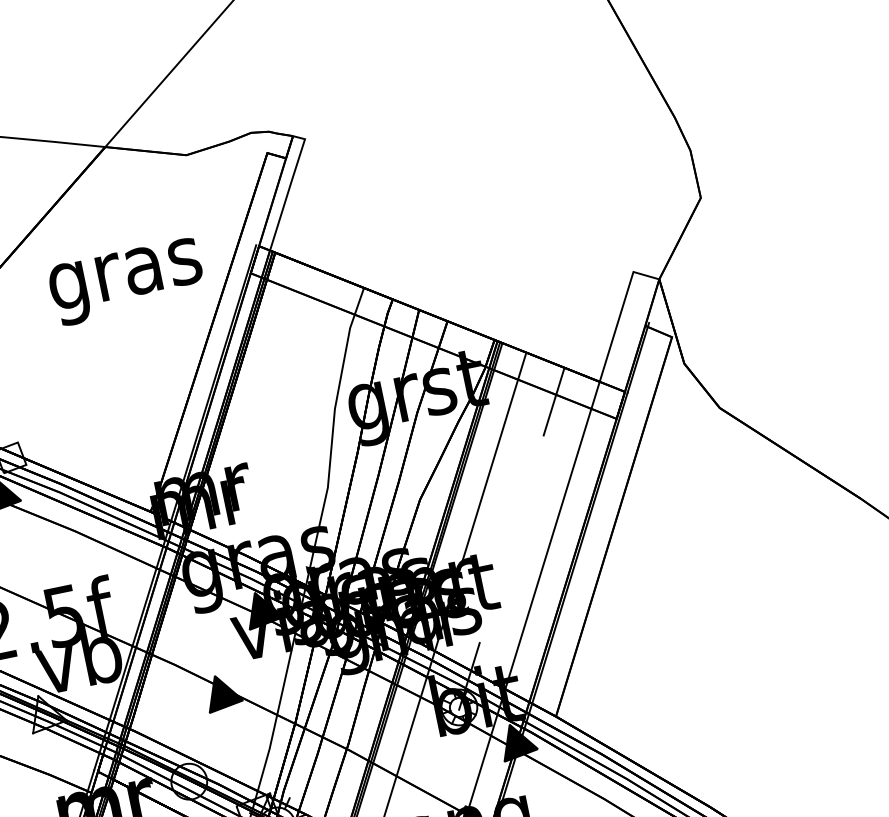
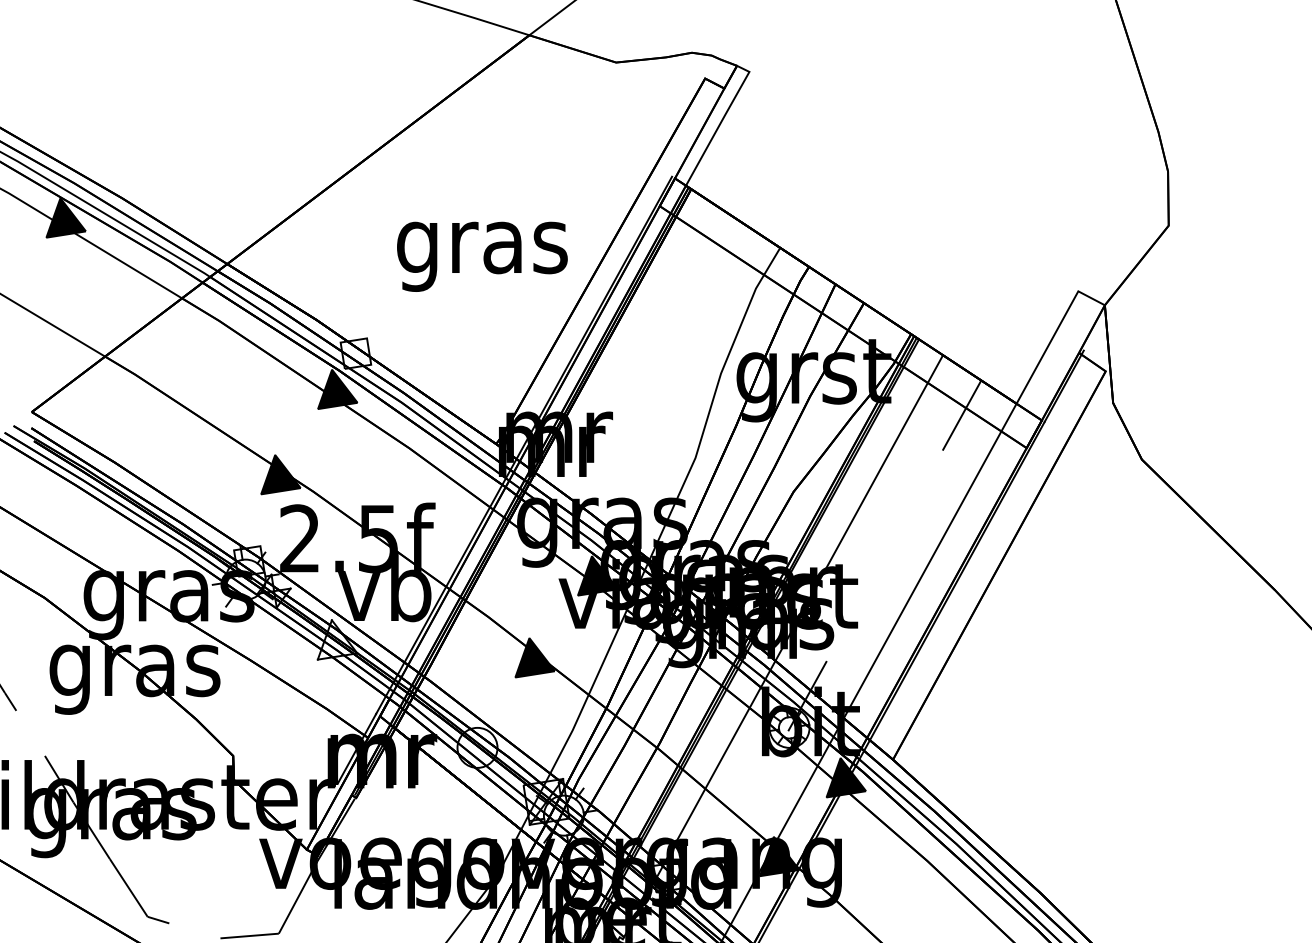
text: (126, 281) -> (482, 256), moved

